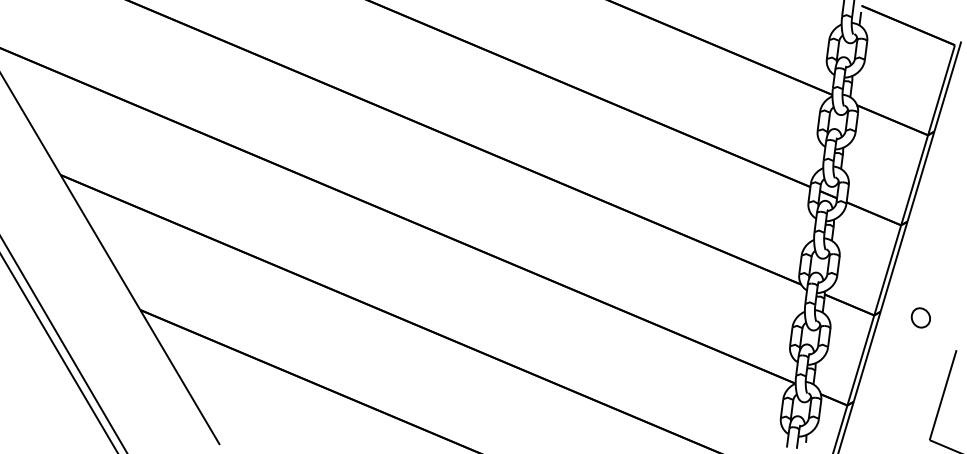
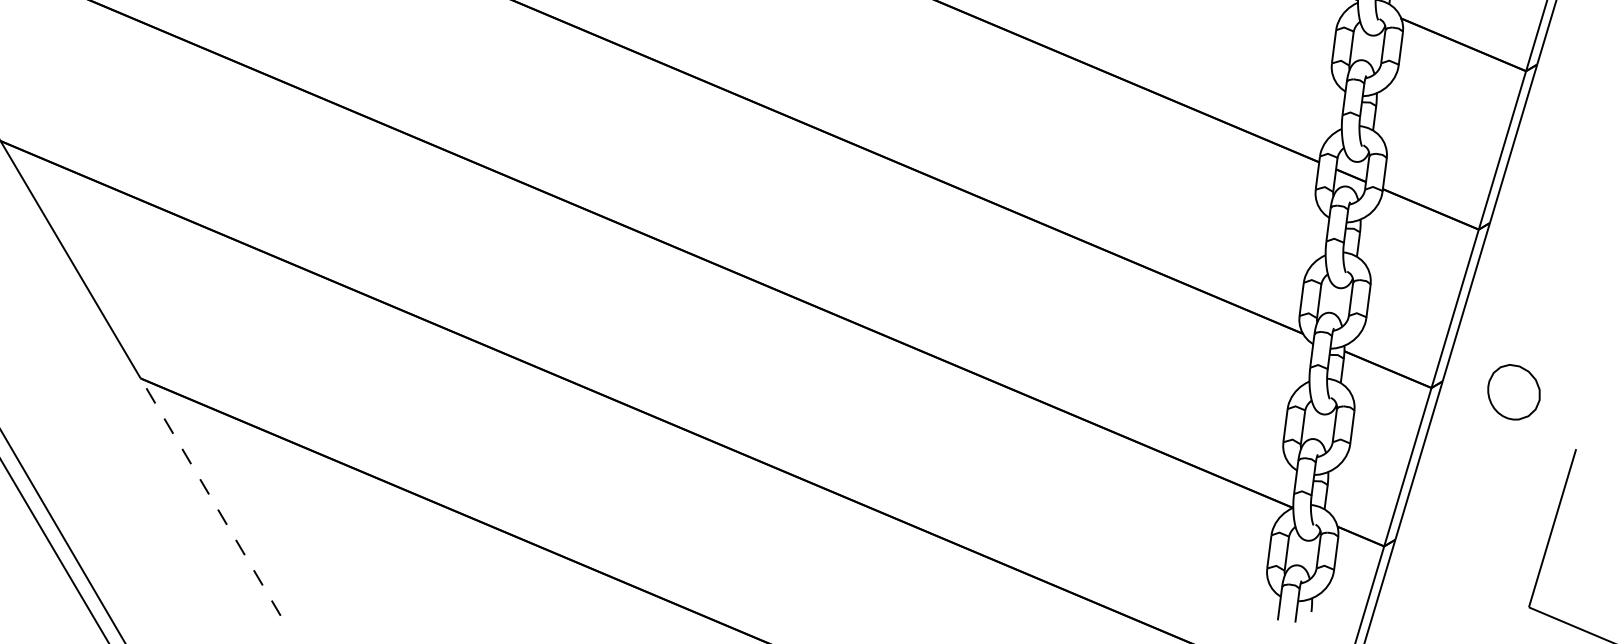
part: (920, 317) -> (1512, 391), size x1.6
line: (179, 377) -> (209, 497), solid -> dashed

